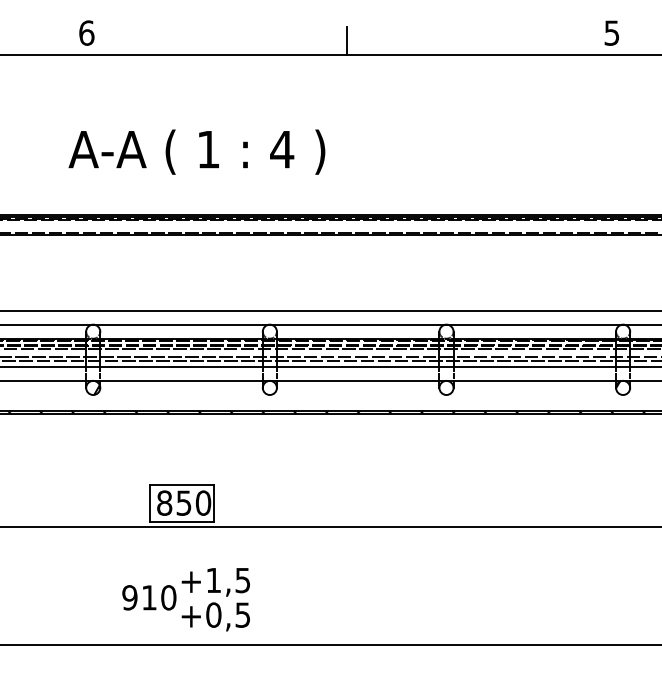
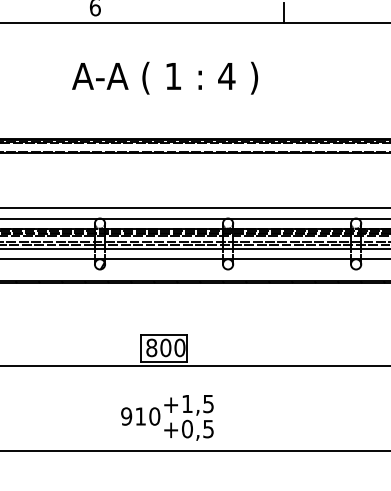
text: (196, 151) -> (164, 77), moved
text: (183, 502) -> (165, 347), 850 -> 800

